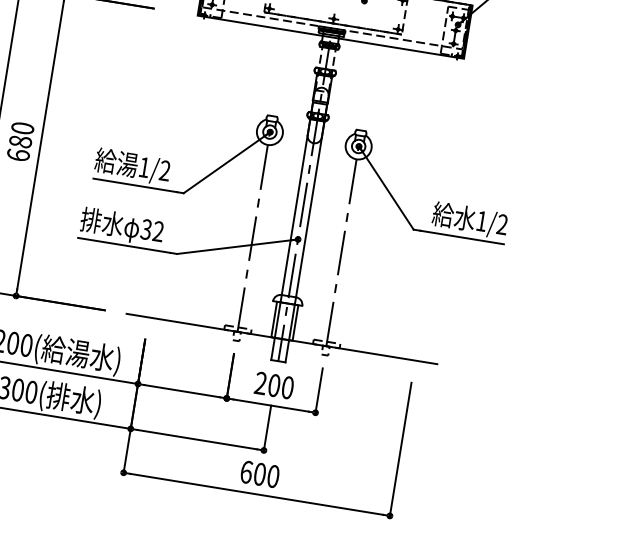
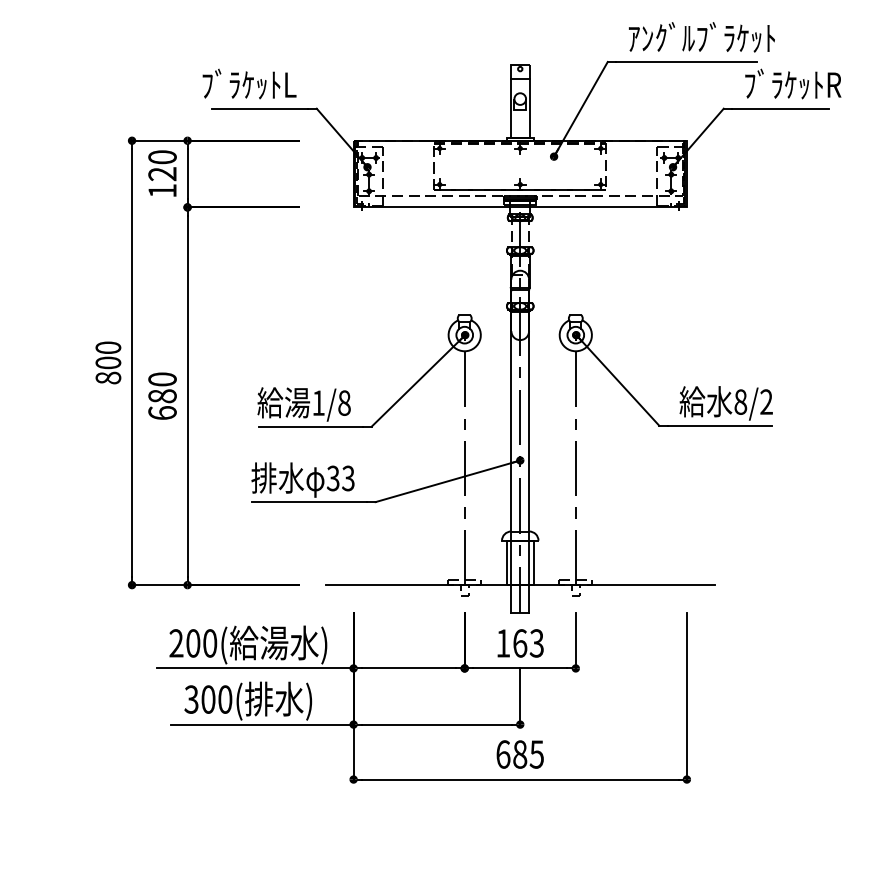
text: (165, 170) -> (344, 402), 1/2 -> 1/8
text: (481, 220) -> (740, 401), 1/2 -> 8/2
text: (158, 231) -> (348, 478), 32 -> 33
text: (273, 385) -> (519, 643), 200 -> 163
text: (266, 475) -> (528, 754), 600 -> 685

